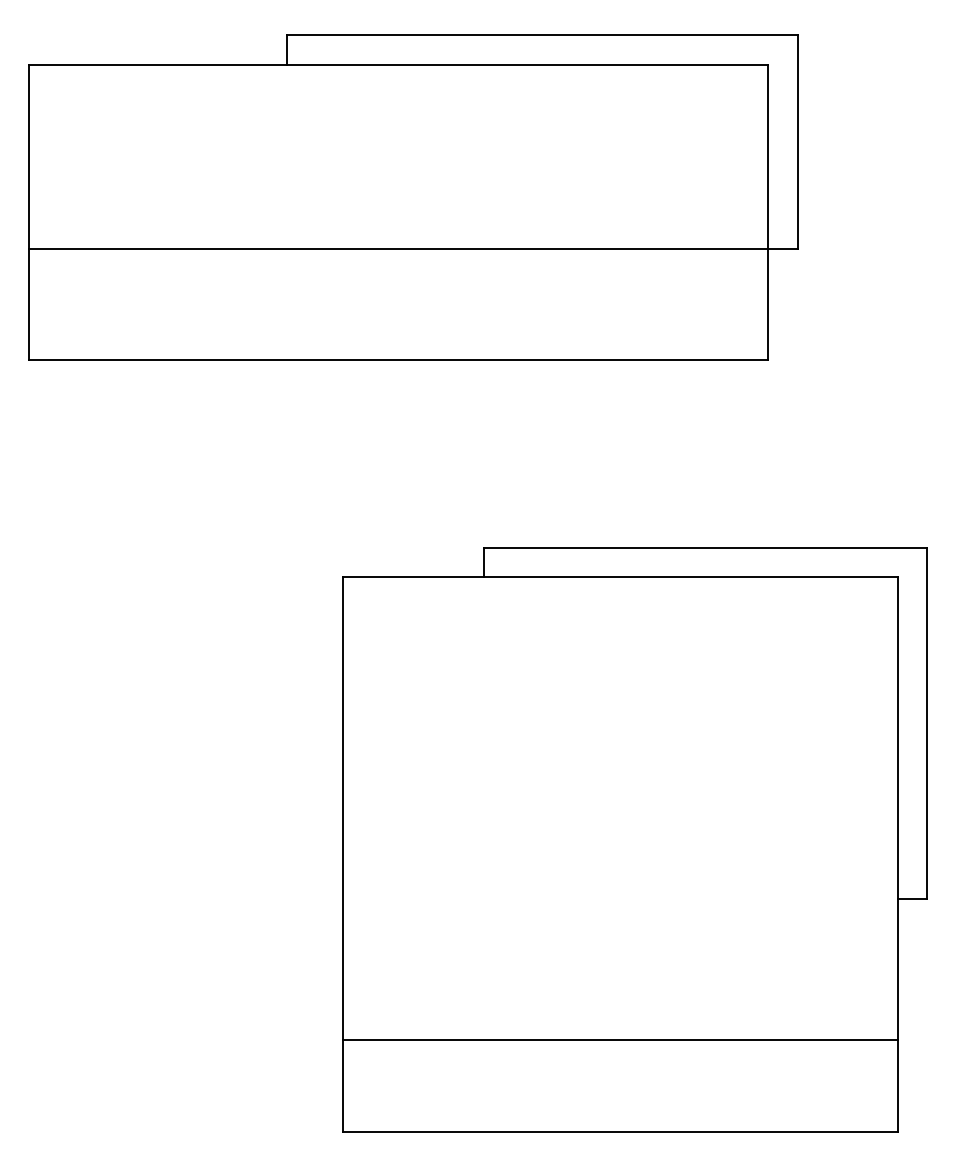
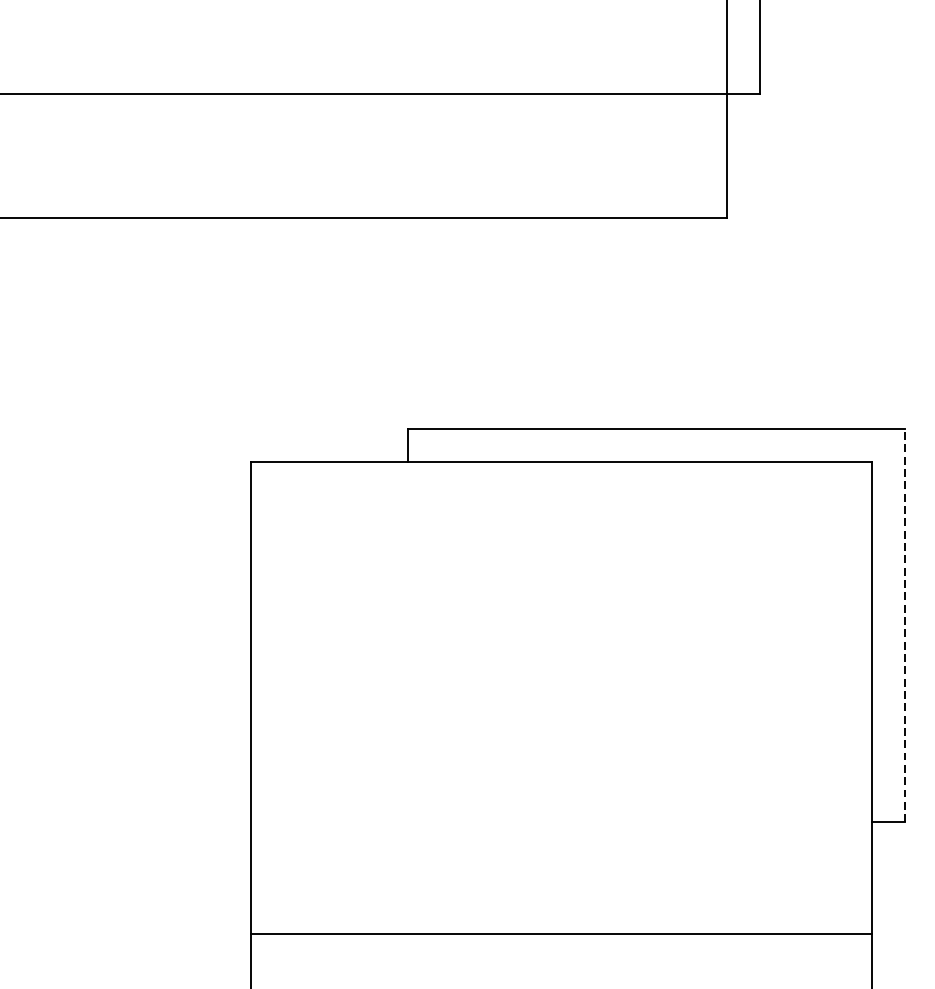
line: (927, 723) -> (905, 625), solid -> dashed
line: (620, 1039) -> (561, 933), moved

